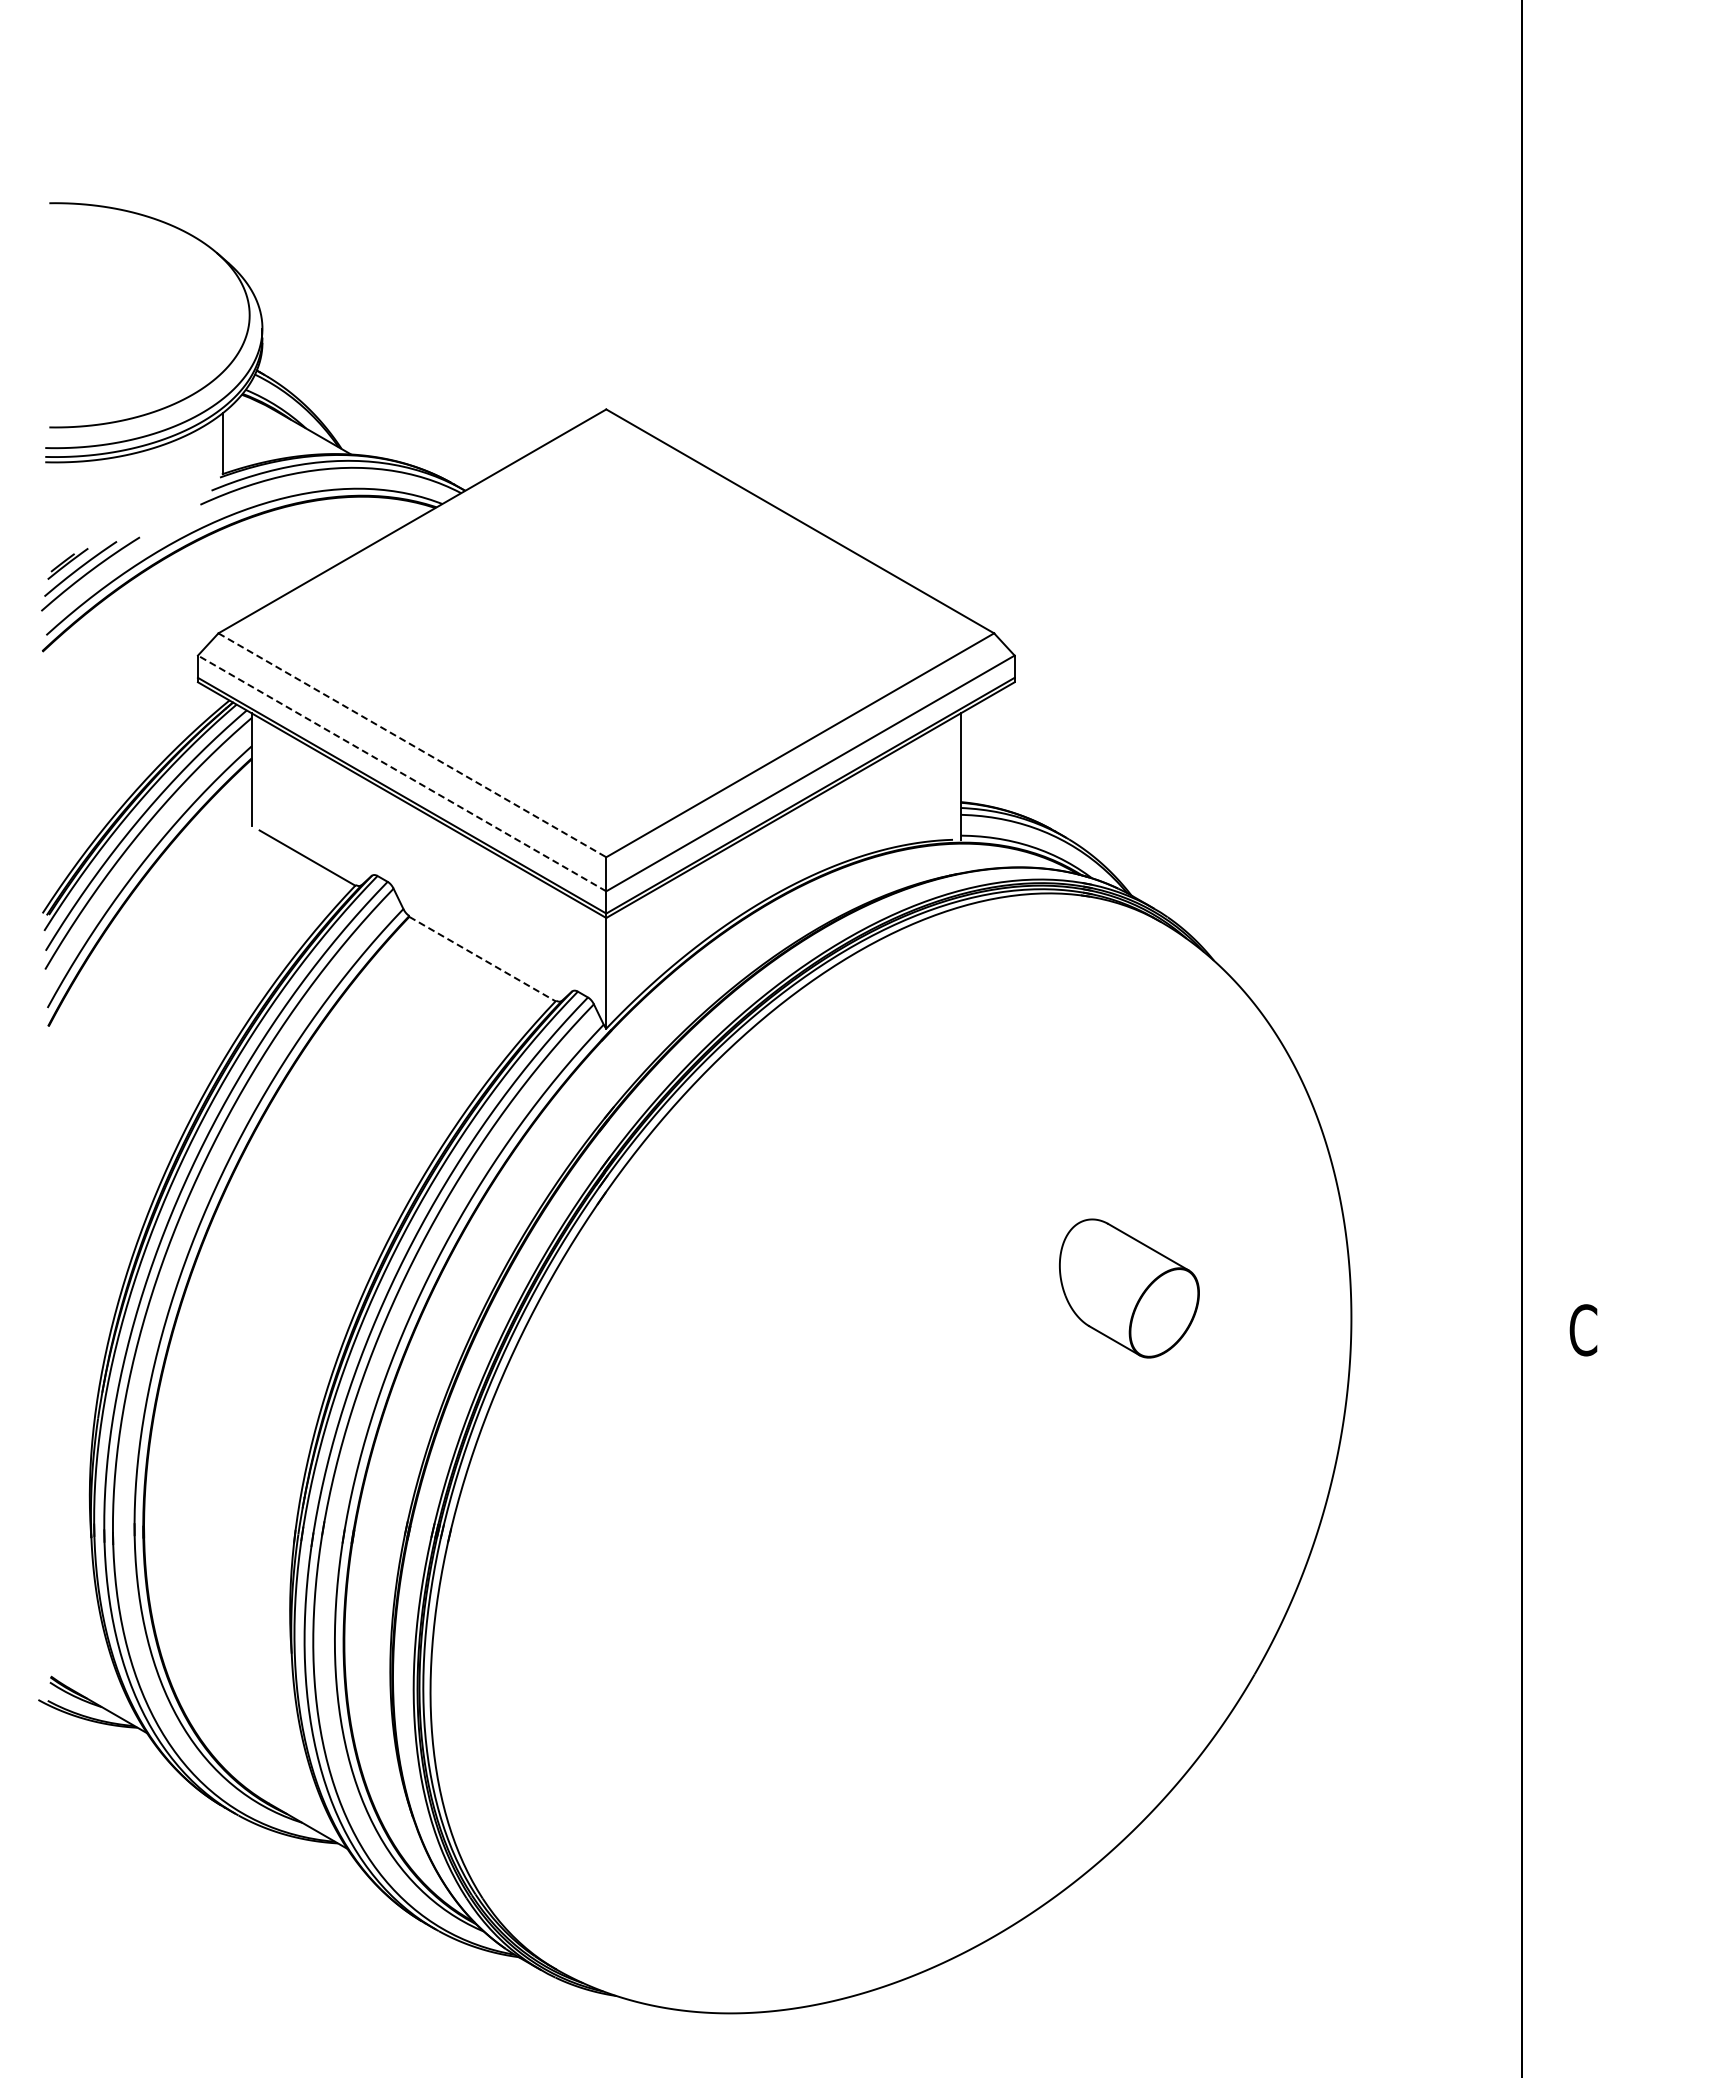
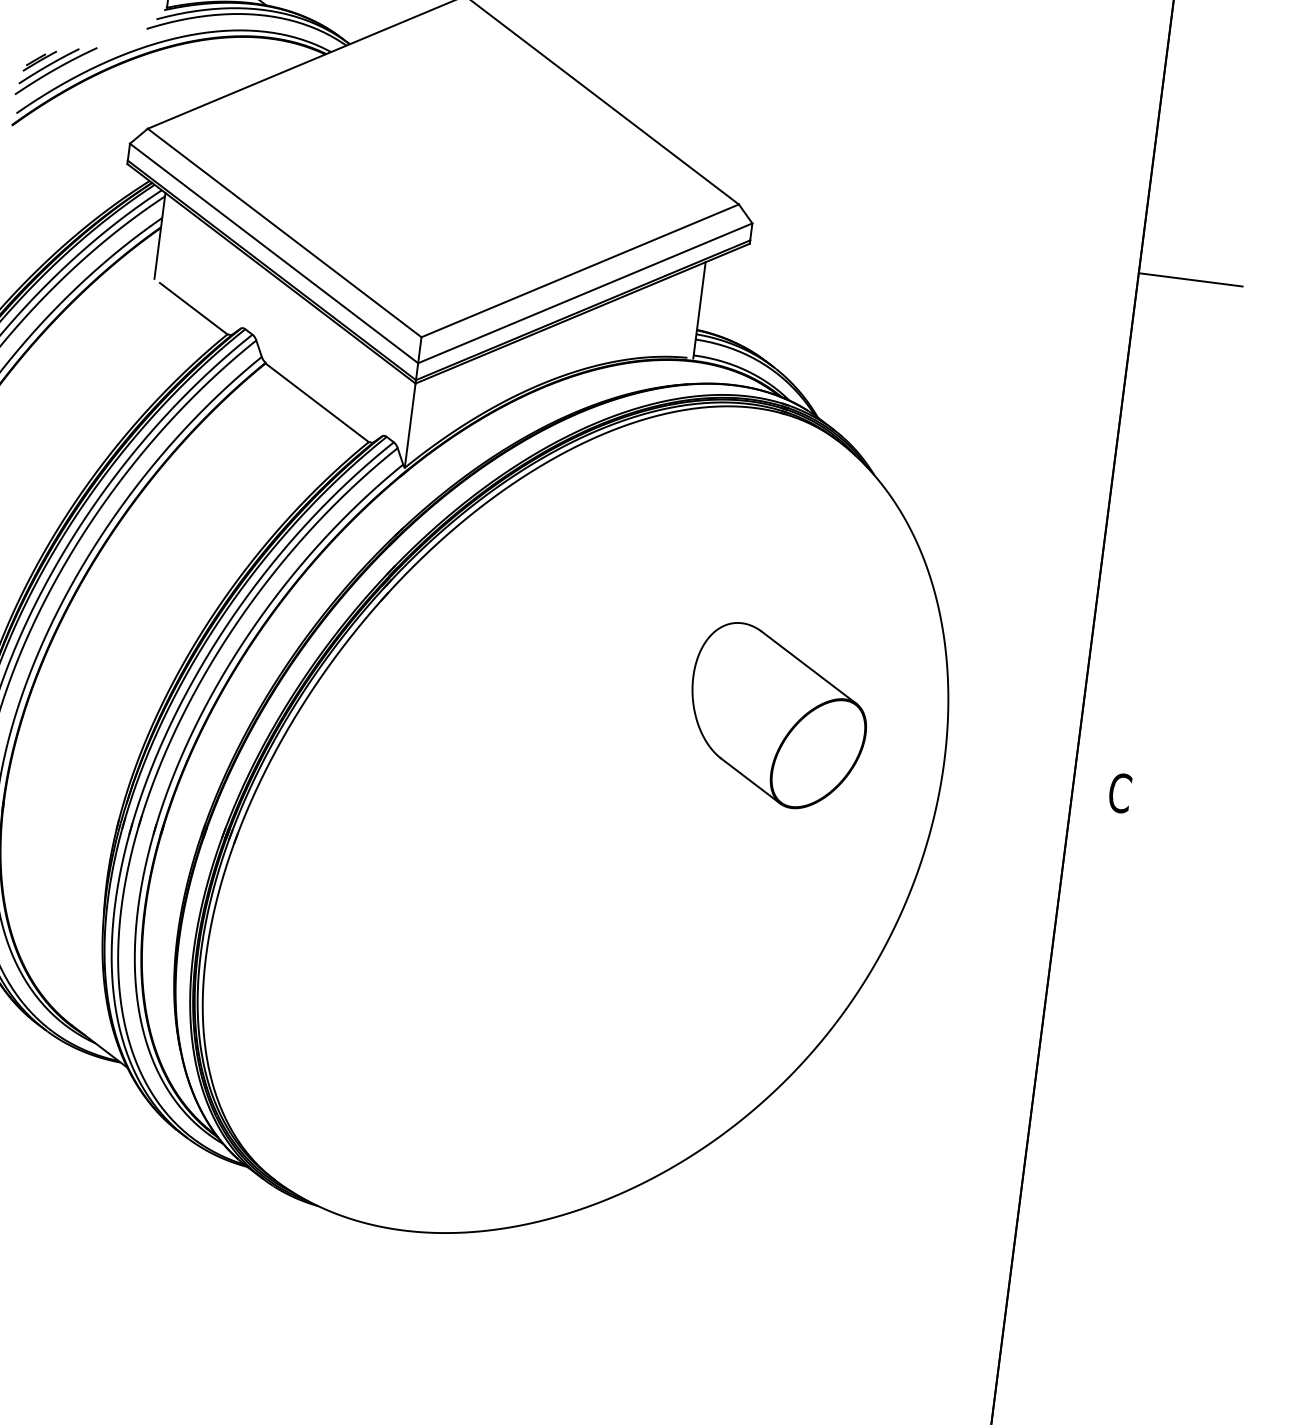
line: (1589, 655) -> (1190, 279), added
line: (412, 745) -> (284, 233), dashed -> solid
line: (402, 773) -> (274, 253), dashed -> solid
line: (482, 959) -> (317, 403), dashed -> solid
part: (1129, 1288) -> (778, 716), size x1.67

